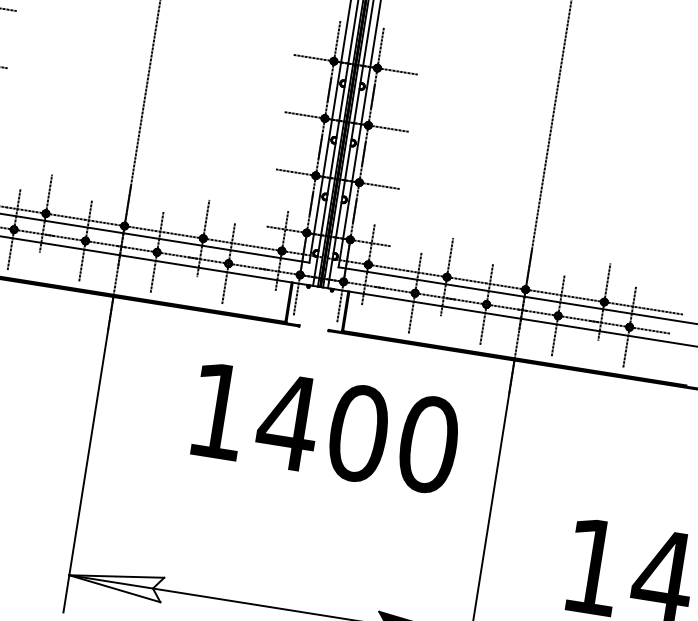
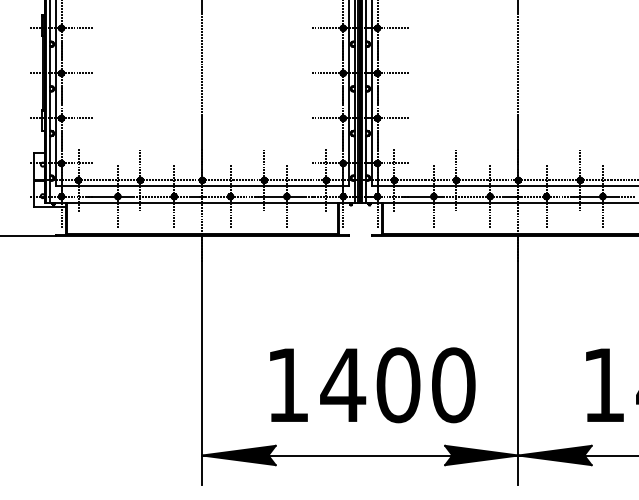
text: (325, 428) -> (372, 385), moved
fill: (115, 582) -> (238, 455), added

